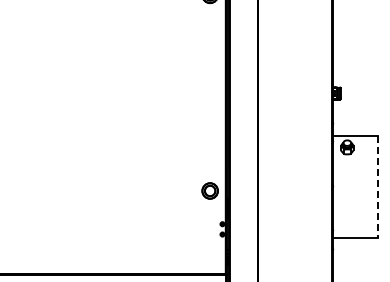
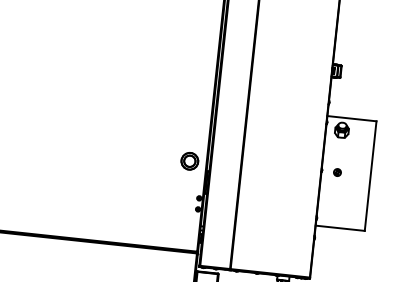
part: (347, 186) -> (337, 172), added
line: (378, 187) -> (370, 176), dashed -> solid

